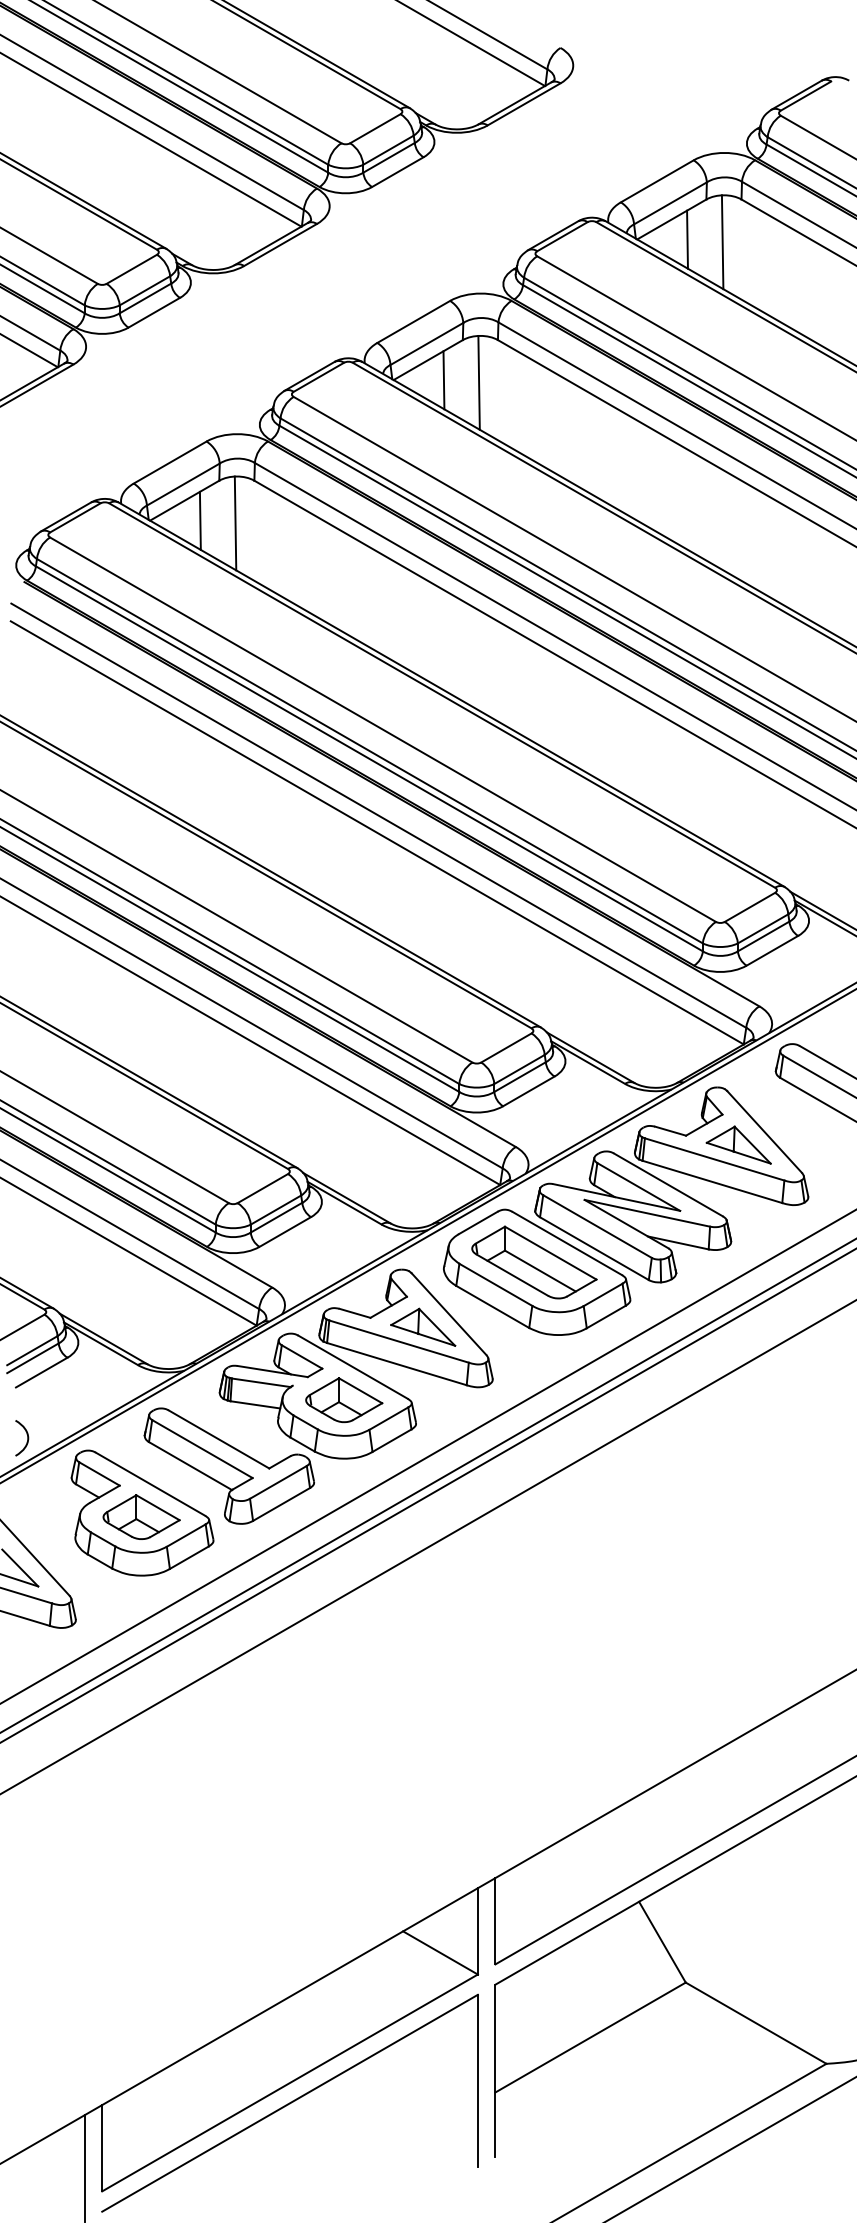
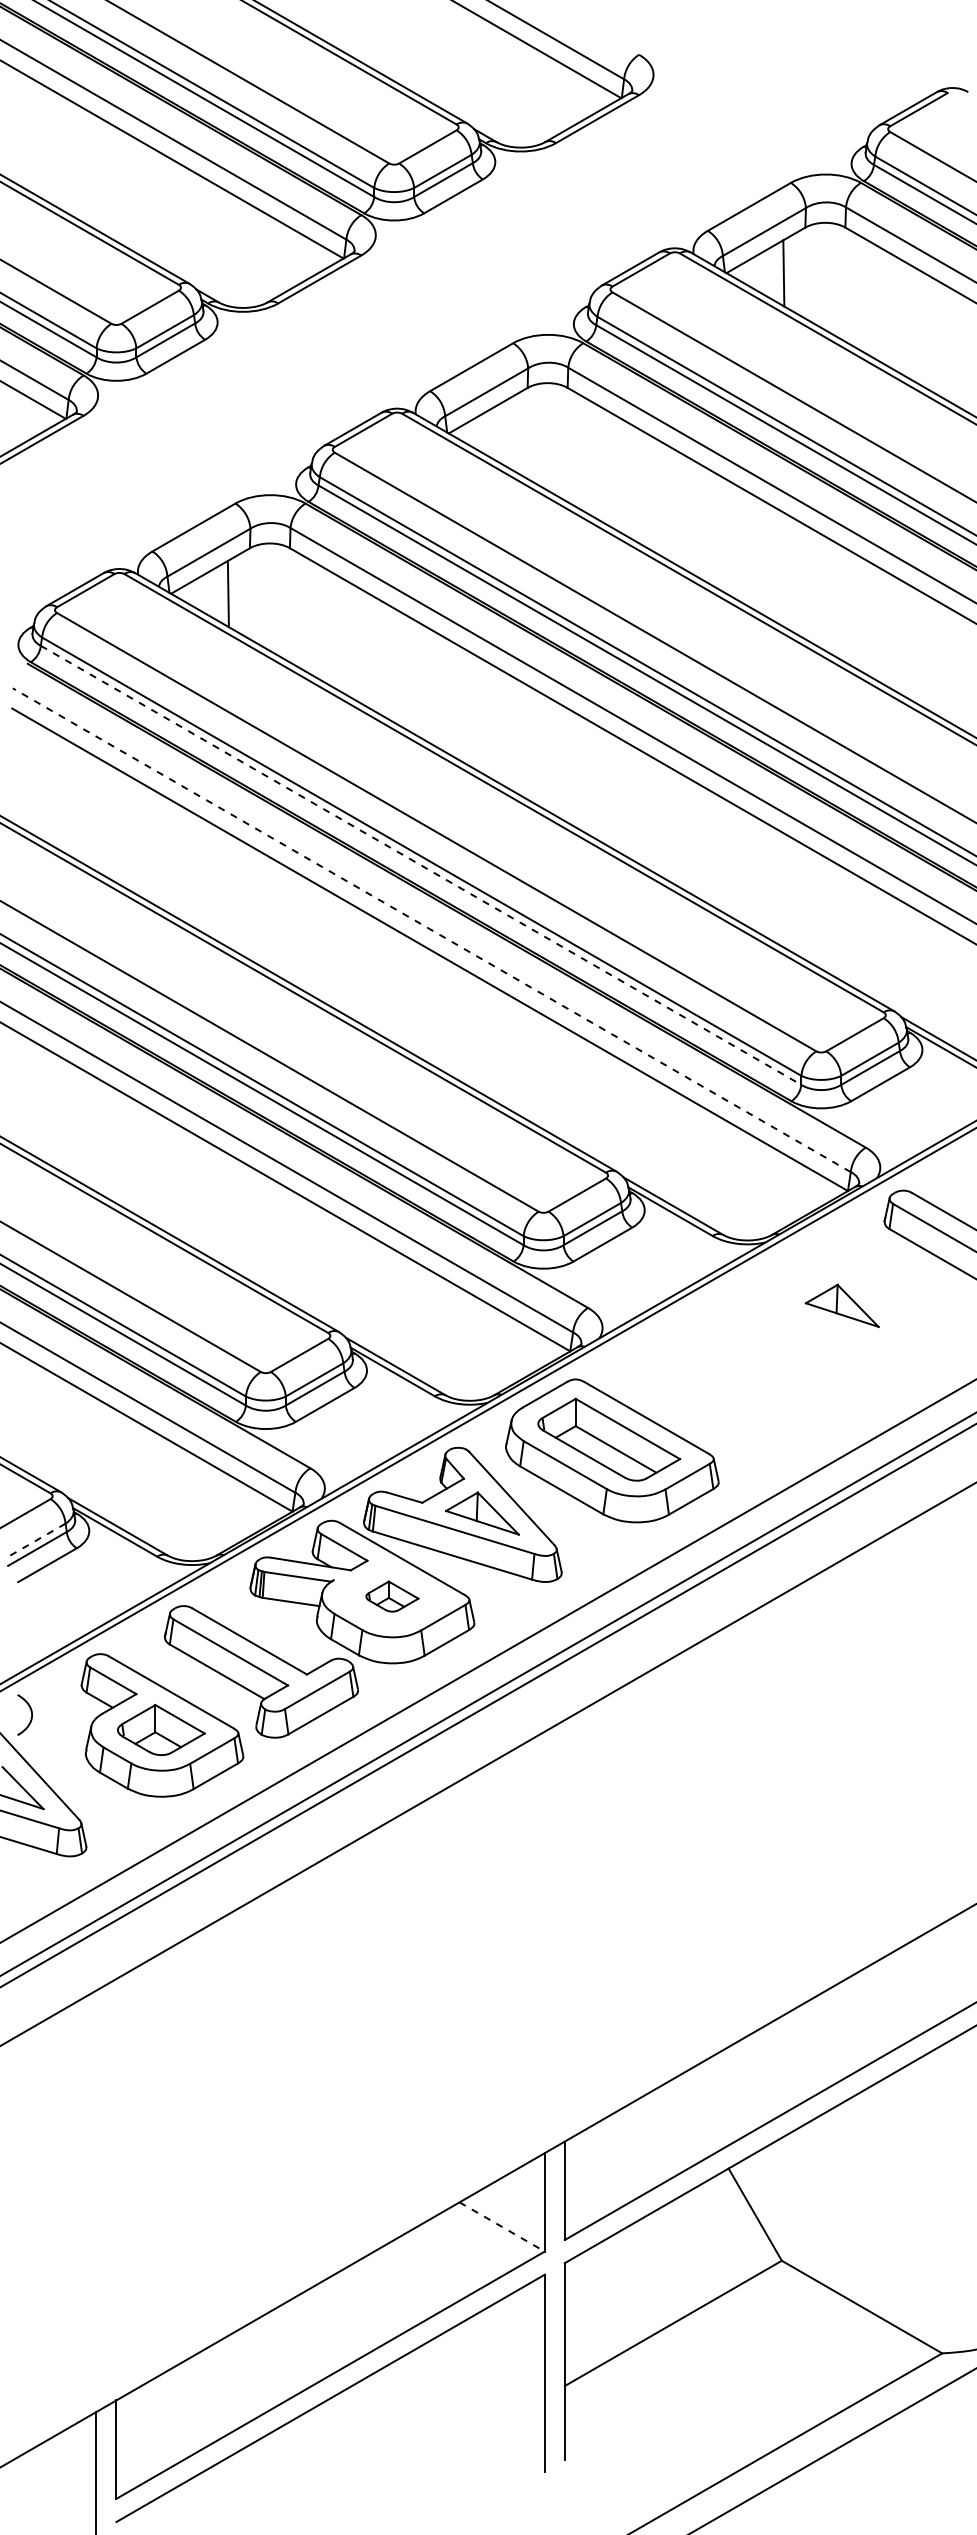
line: (722, 241) -> (823, 275), removed
line: (443, 380) -> (505, 433), removed
line: (479, 382) -> (546, 436), removed
line: (235, 523) -> (268, 596), removed
line: (369, 758) -> (421, 865), solid -> dashed
line: (378, 815) -> (431, 930), solid -> dashed
part: (671, 1185) -> (765, 1351), removed
line: (32, 1350) -> (36, 1540), solid -> dashed
part: (344, 1400) -> (392, 1596), size x0.6
curve: (26, 1435) -> (30, 1711), moved
line: (440, 1953) -> (502, 2227), solid -> dashed

